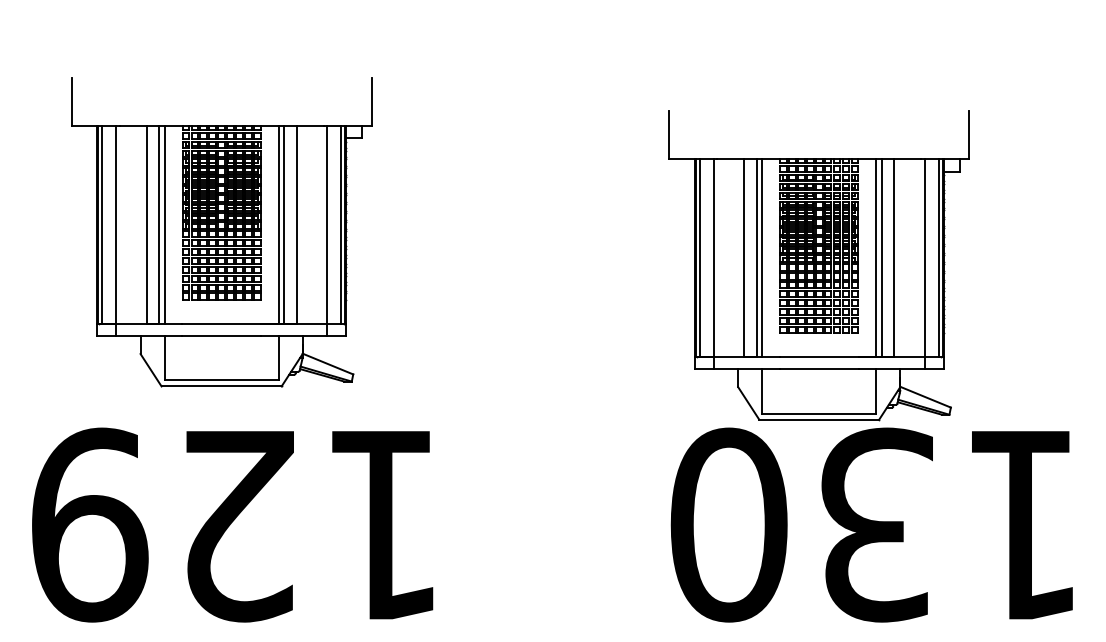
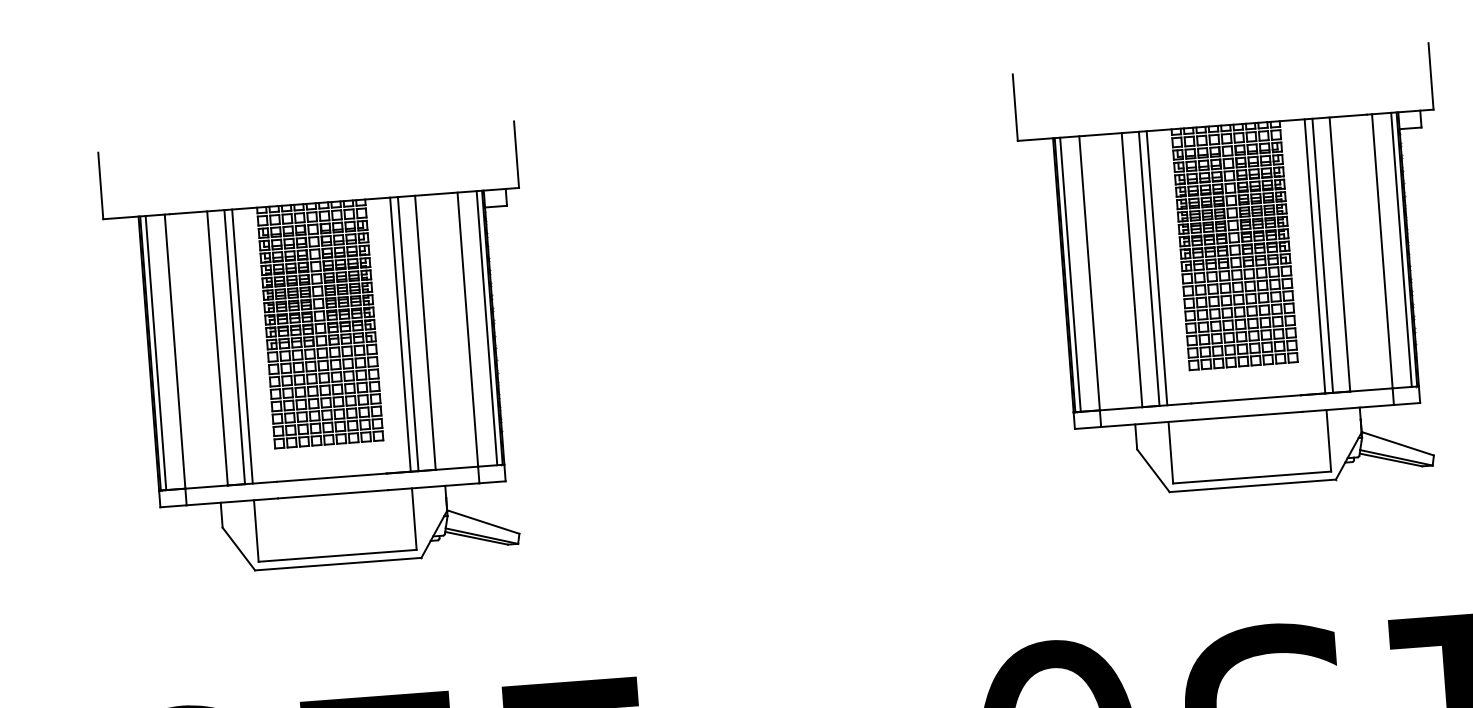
part: (221, 232) -> (322, 350), moved
part: (818, 265) -> (1235, 272), moved

